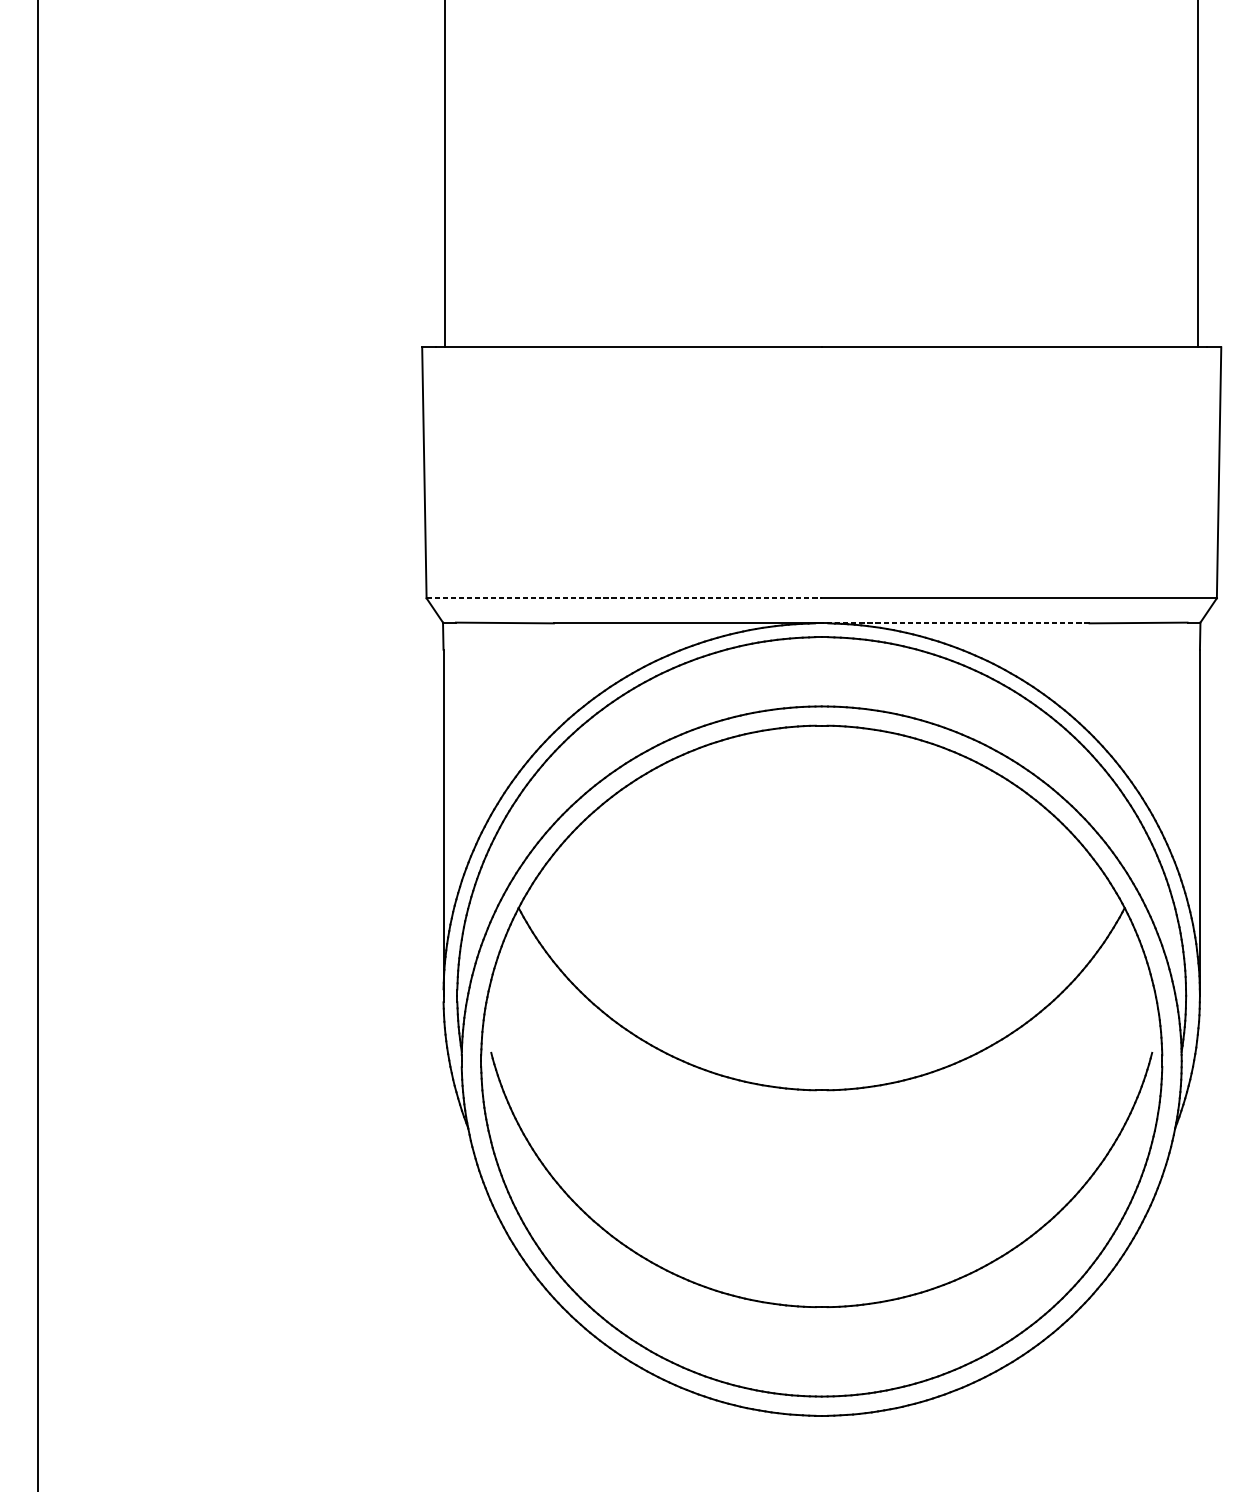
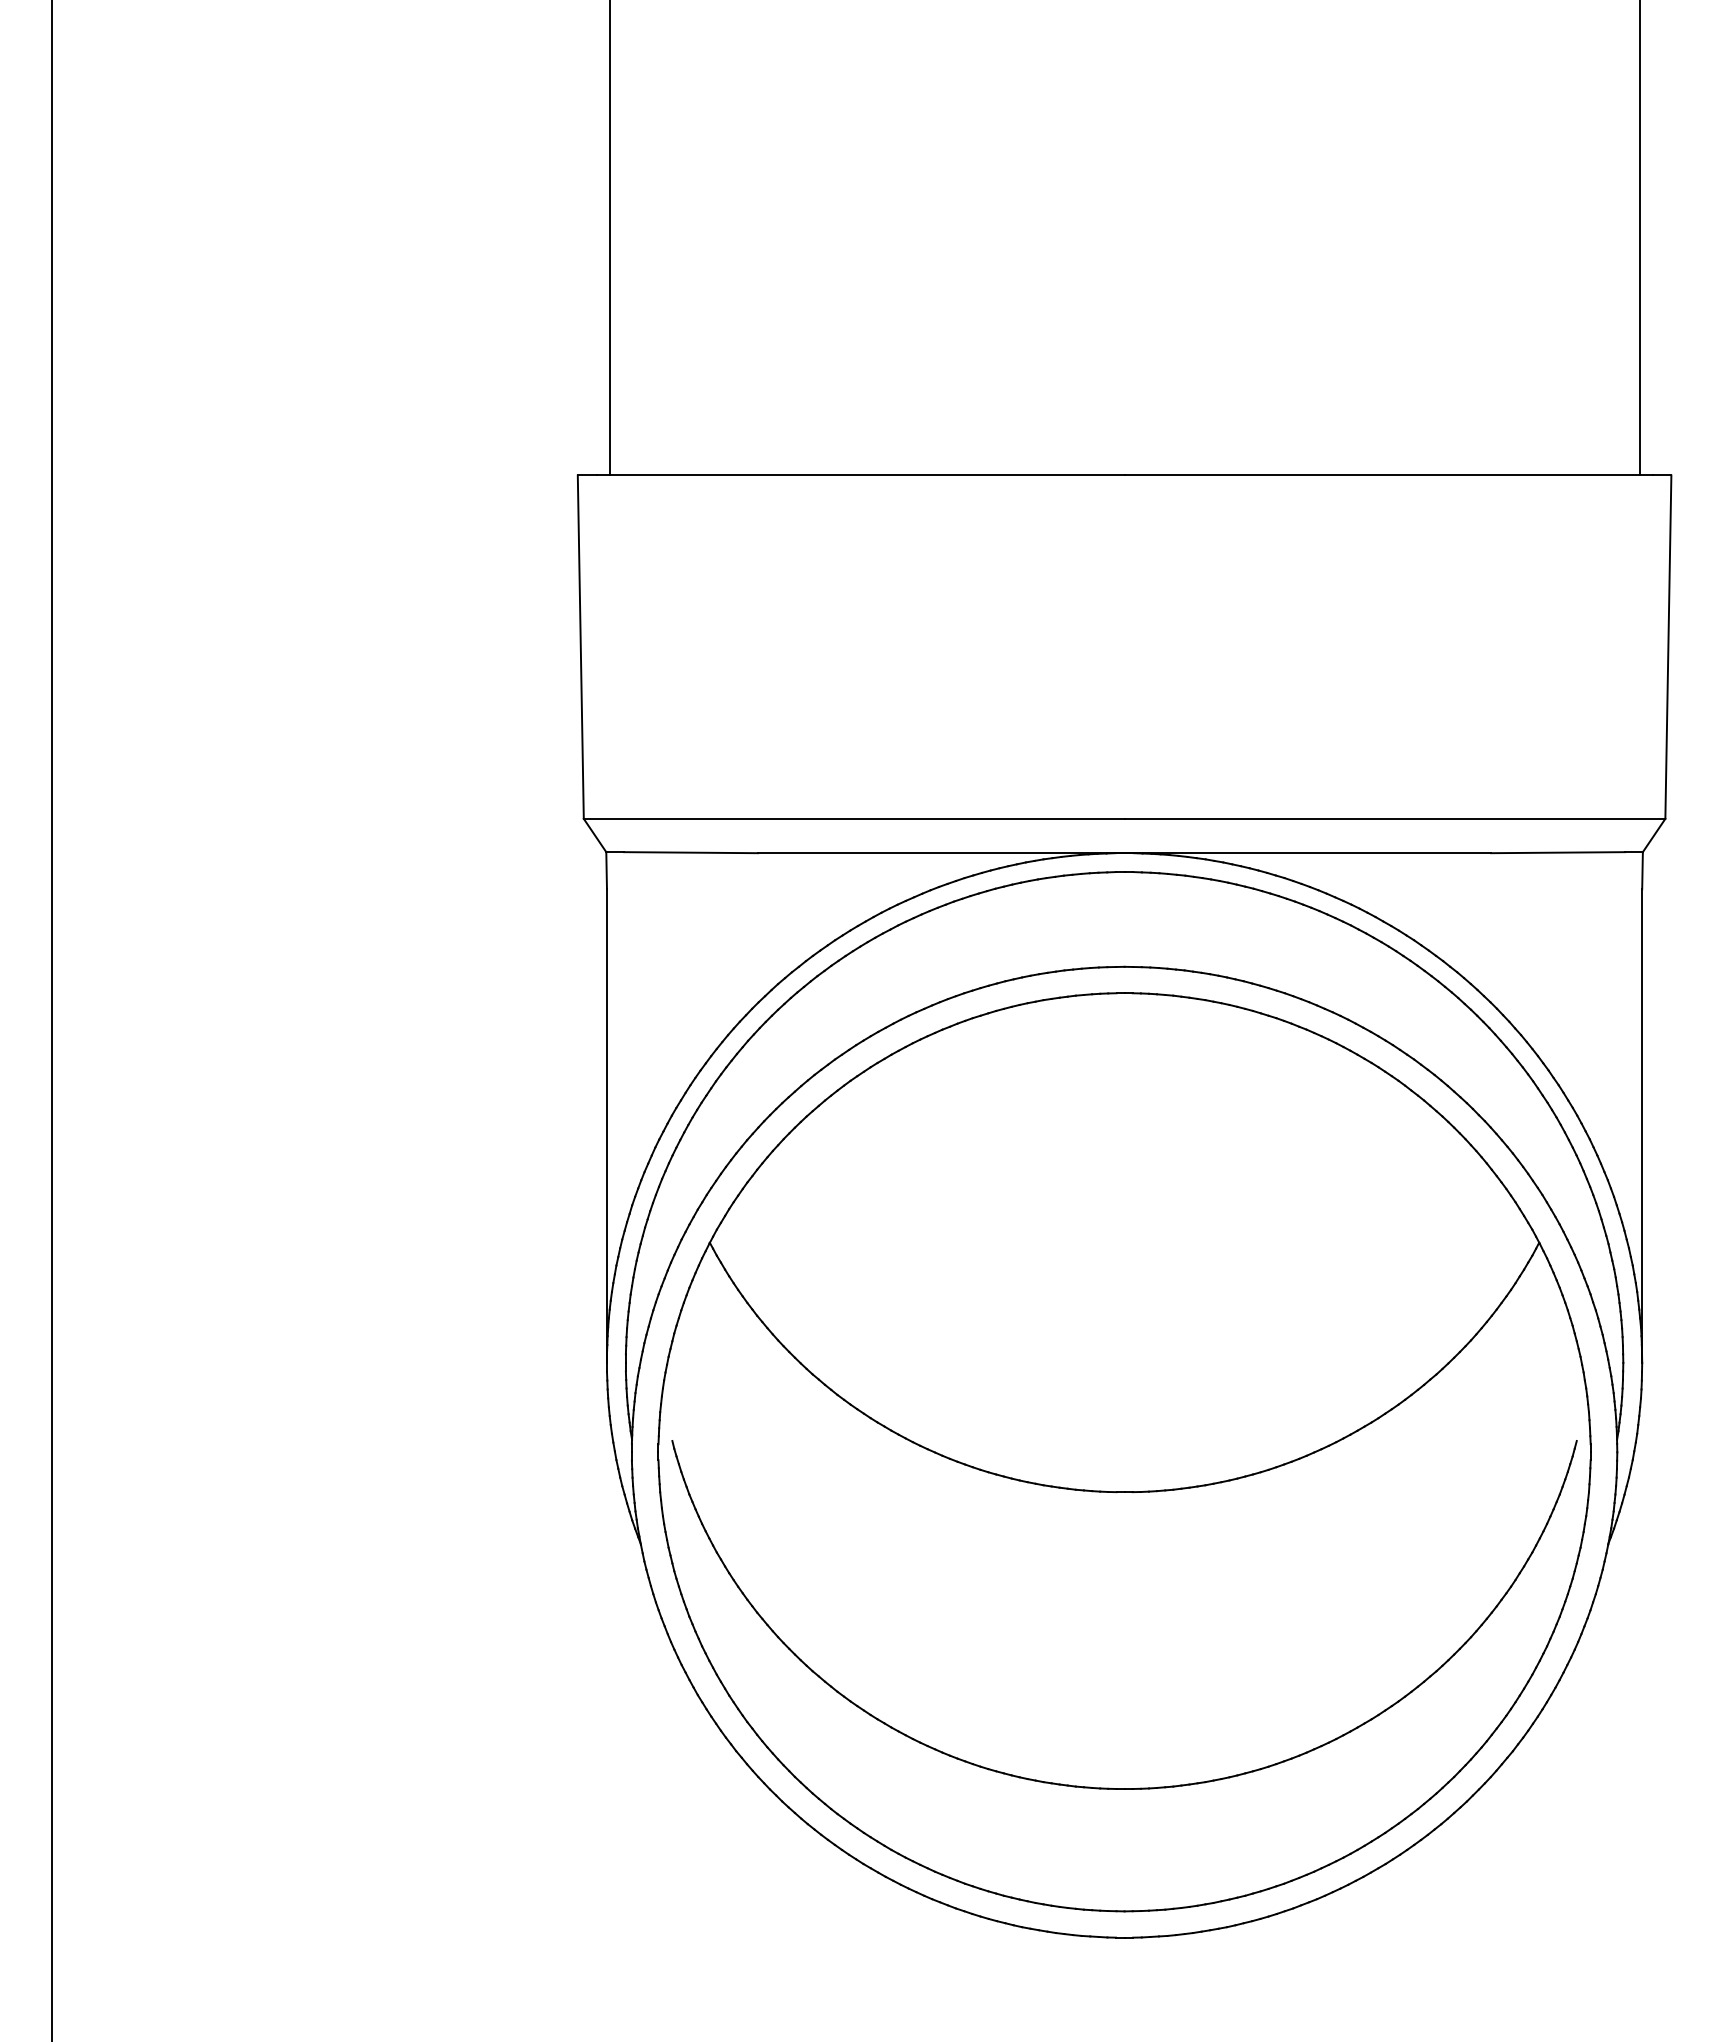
line: (624, 598) -> (854, 818), dashed -> solid
line: (955, 623) -> (1307, 853), dashed -> solid

